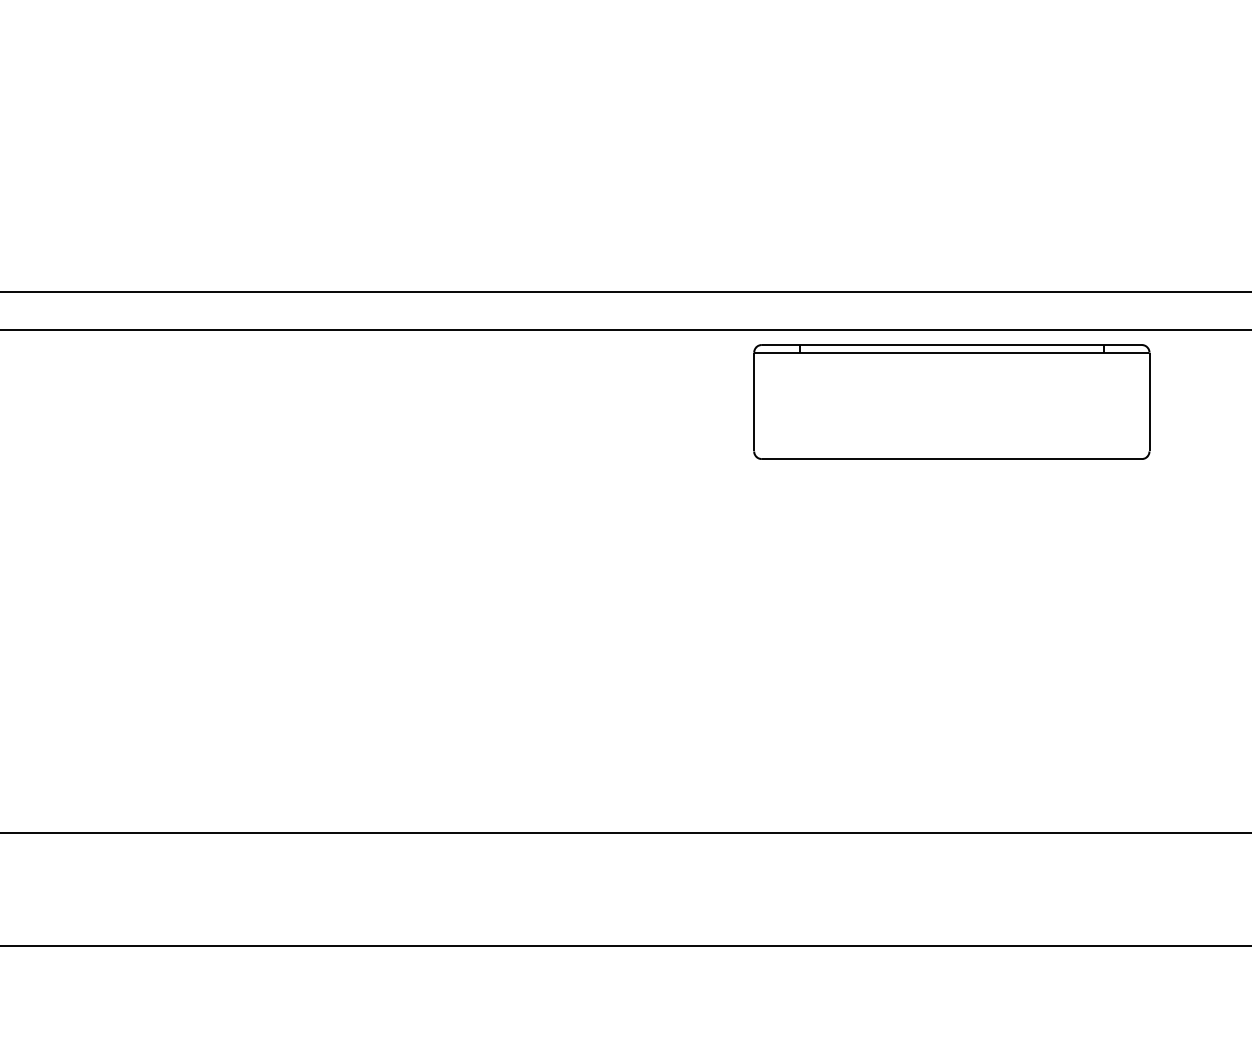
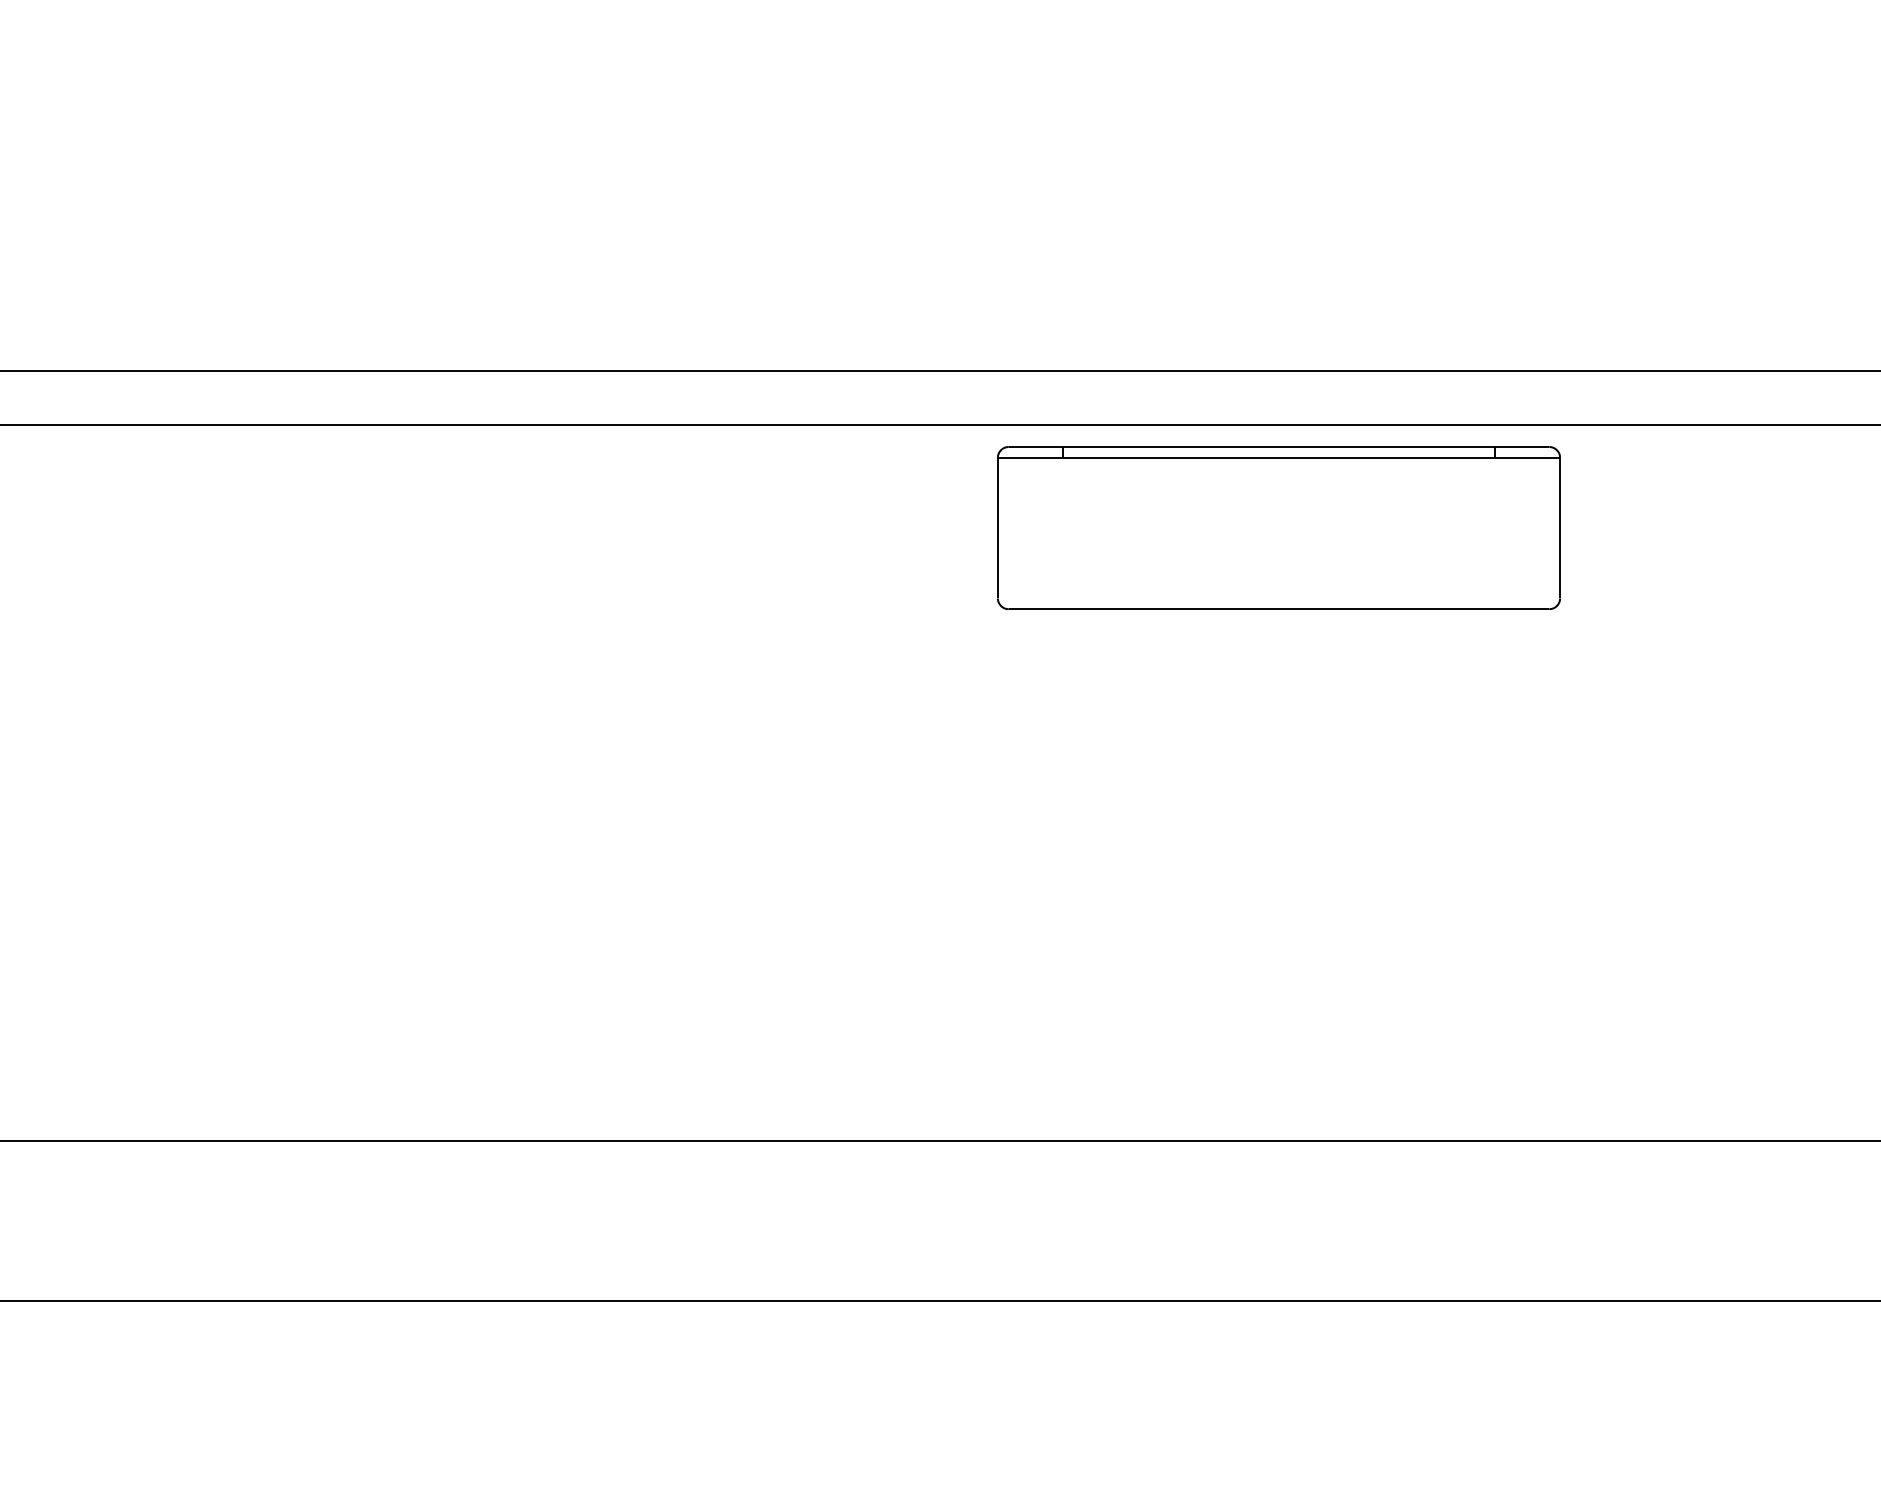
part: (951, 401) -> (1278, 527), moved

